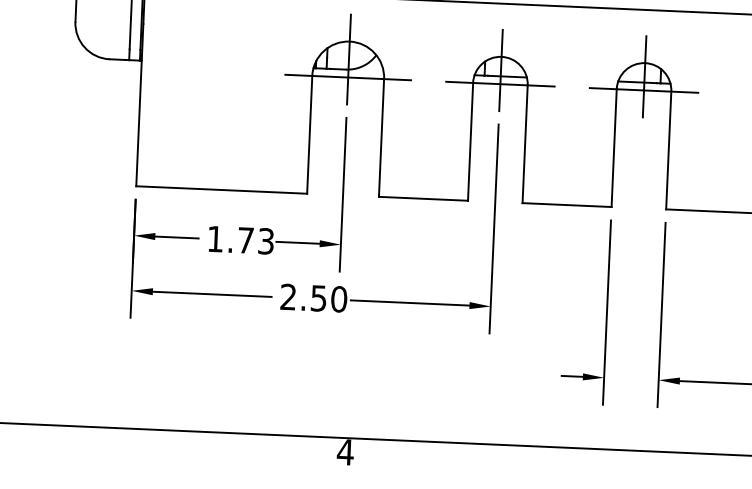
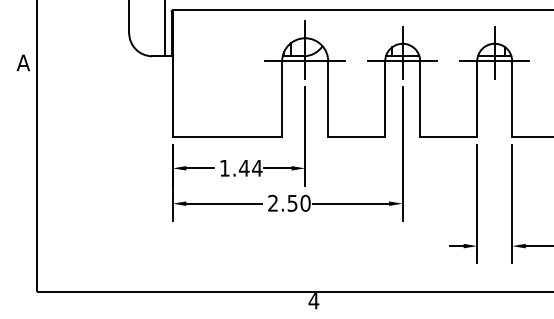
text: (255, 239) -> (250, 167), 1.73 -> 1.44

